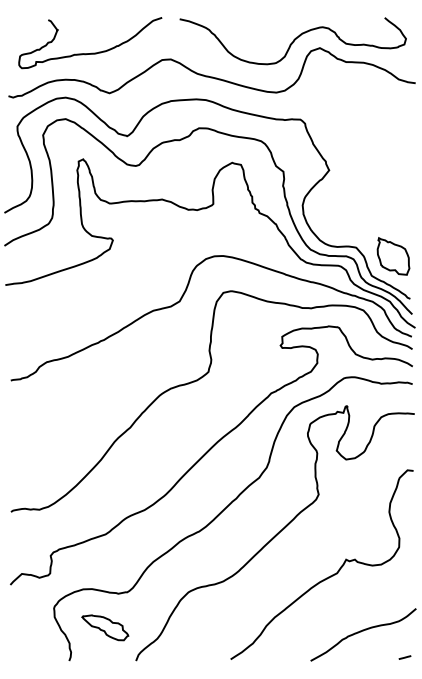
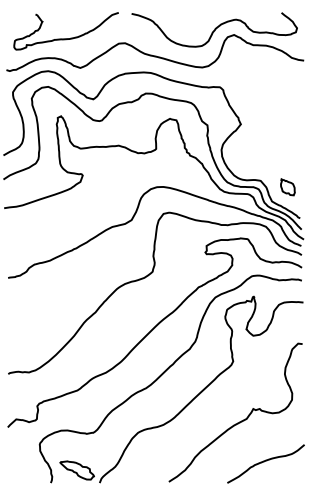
part: (393, 256) -> (287, 187), size x0.6
part: (105, 627) -> (77, 470), moved
line: (404, 657) -> (295, 480), removed

